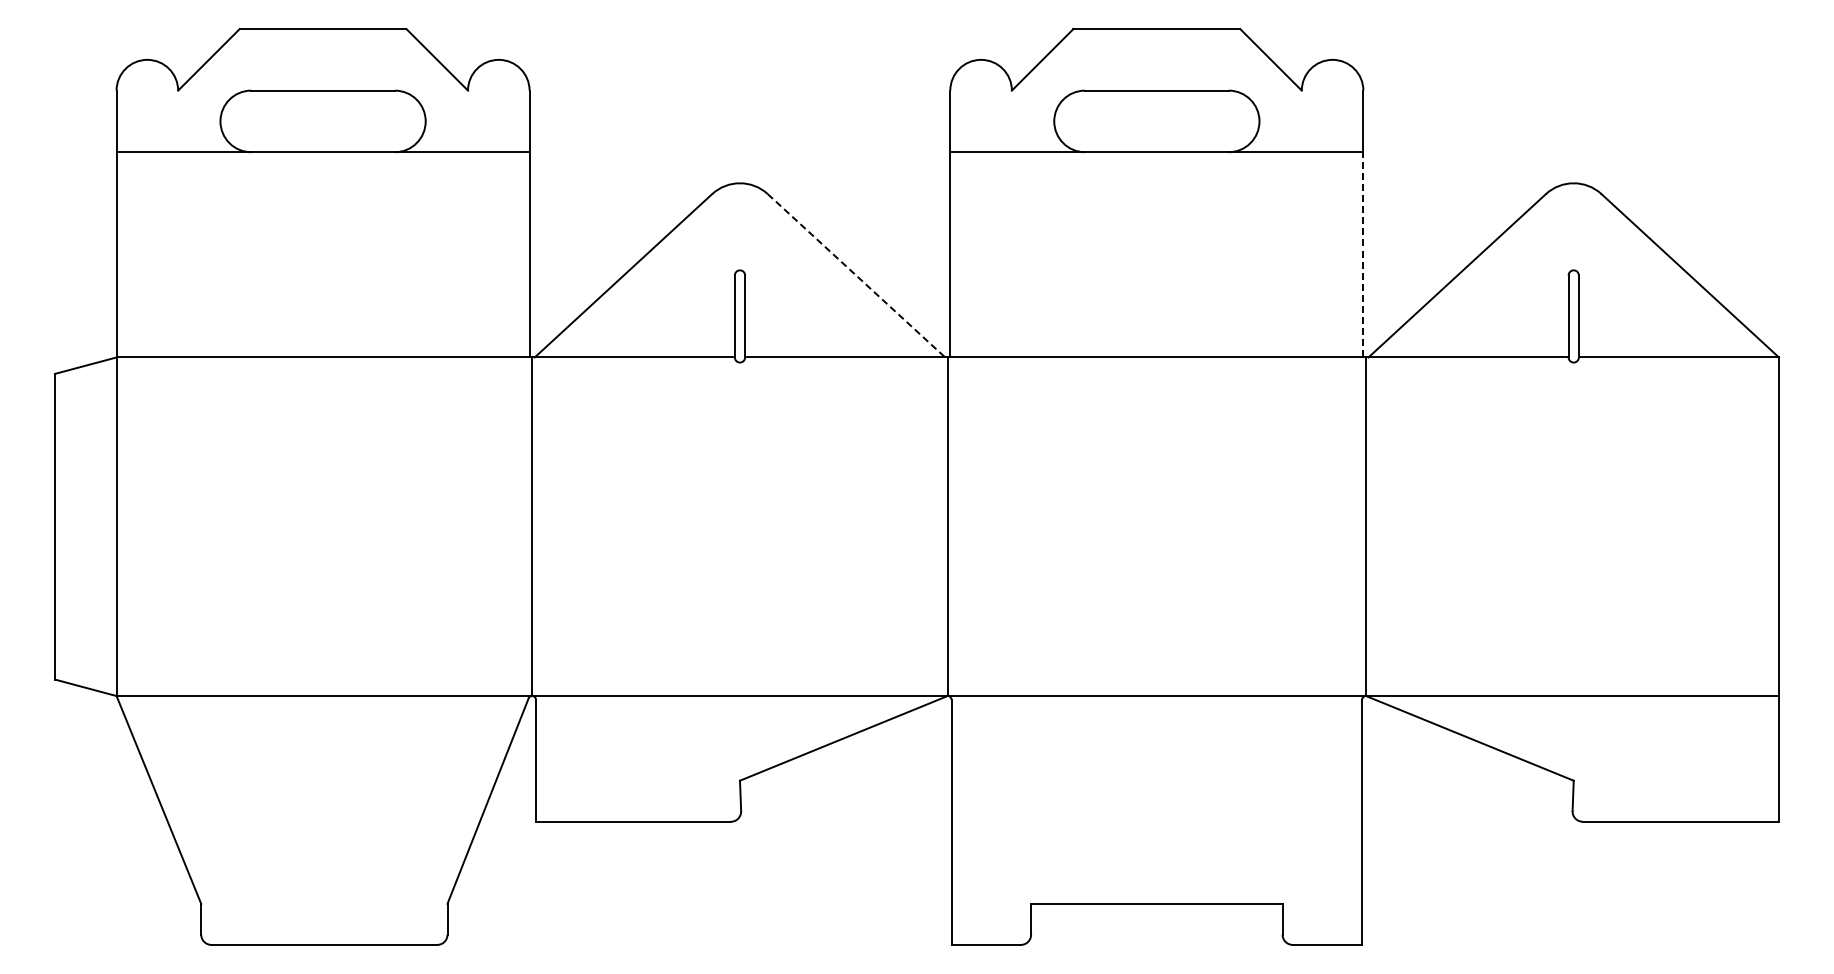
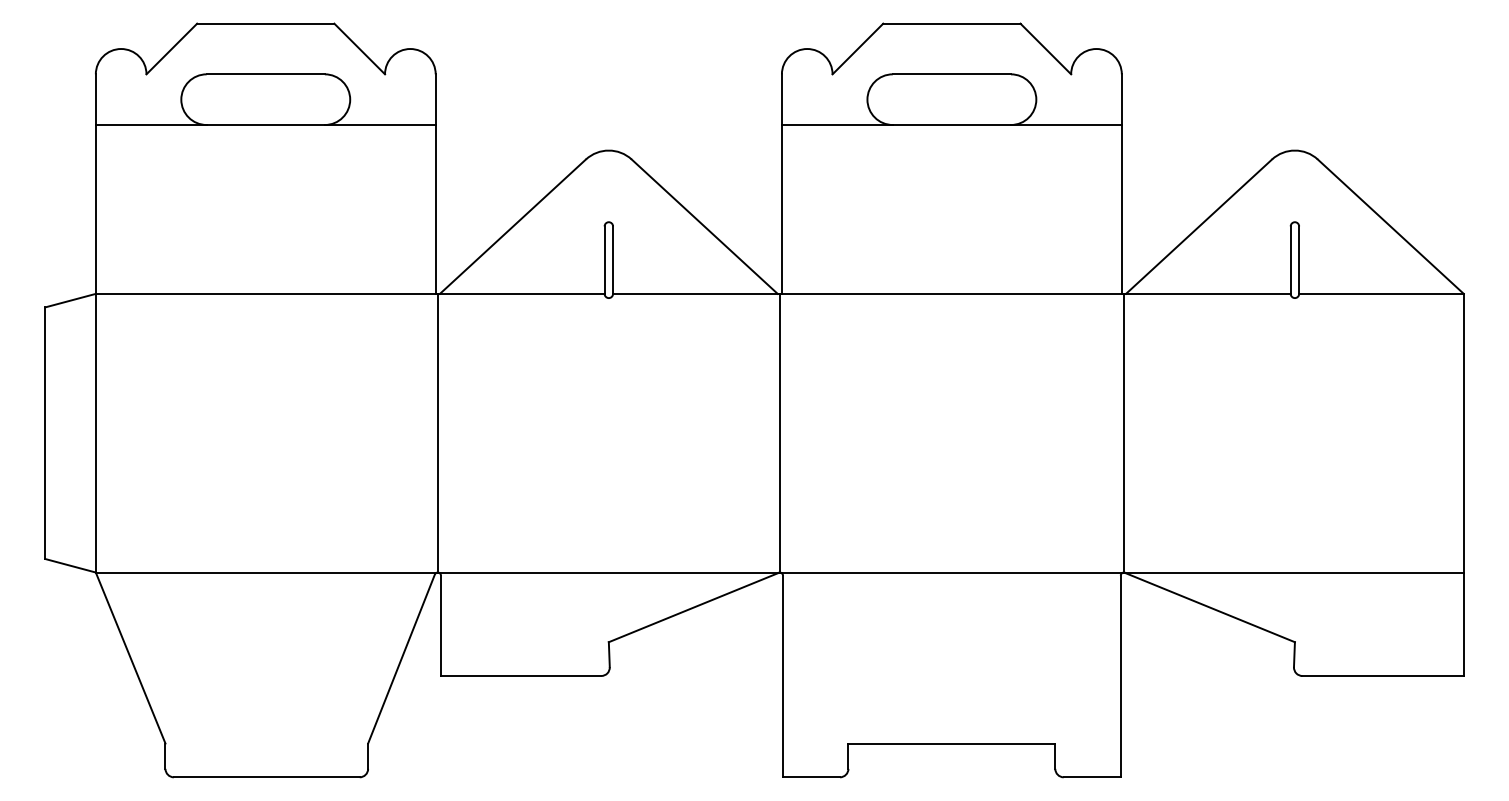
line: (1363, 254) -> (1121, 209), dashed -> solid
line: (856, 275) -> (704, 226), dashed -> solid

